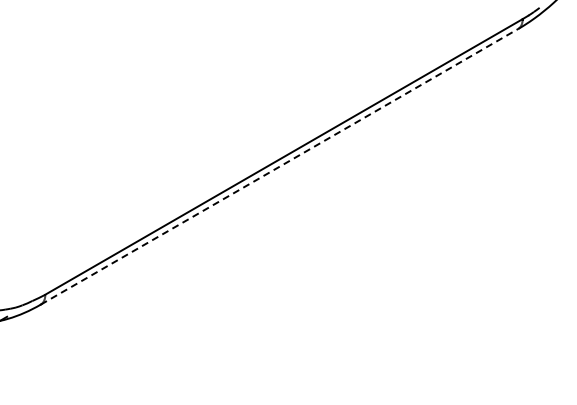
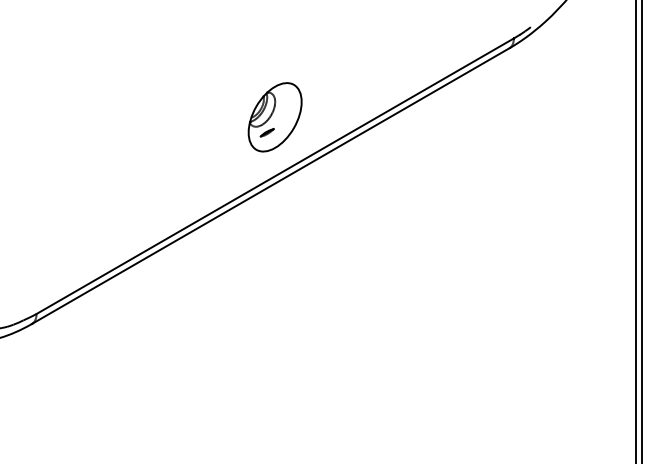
part: (283, 98) -> (274, 117), added
line: (279, 167) -> (270, 186), dashed -> solid

